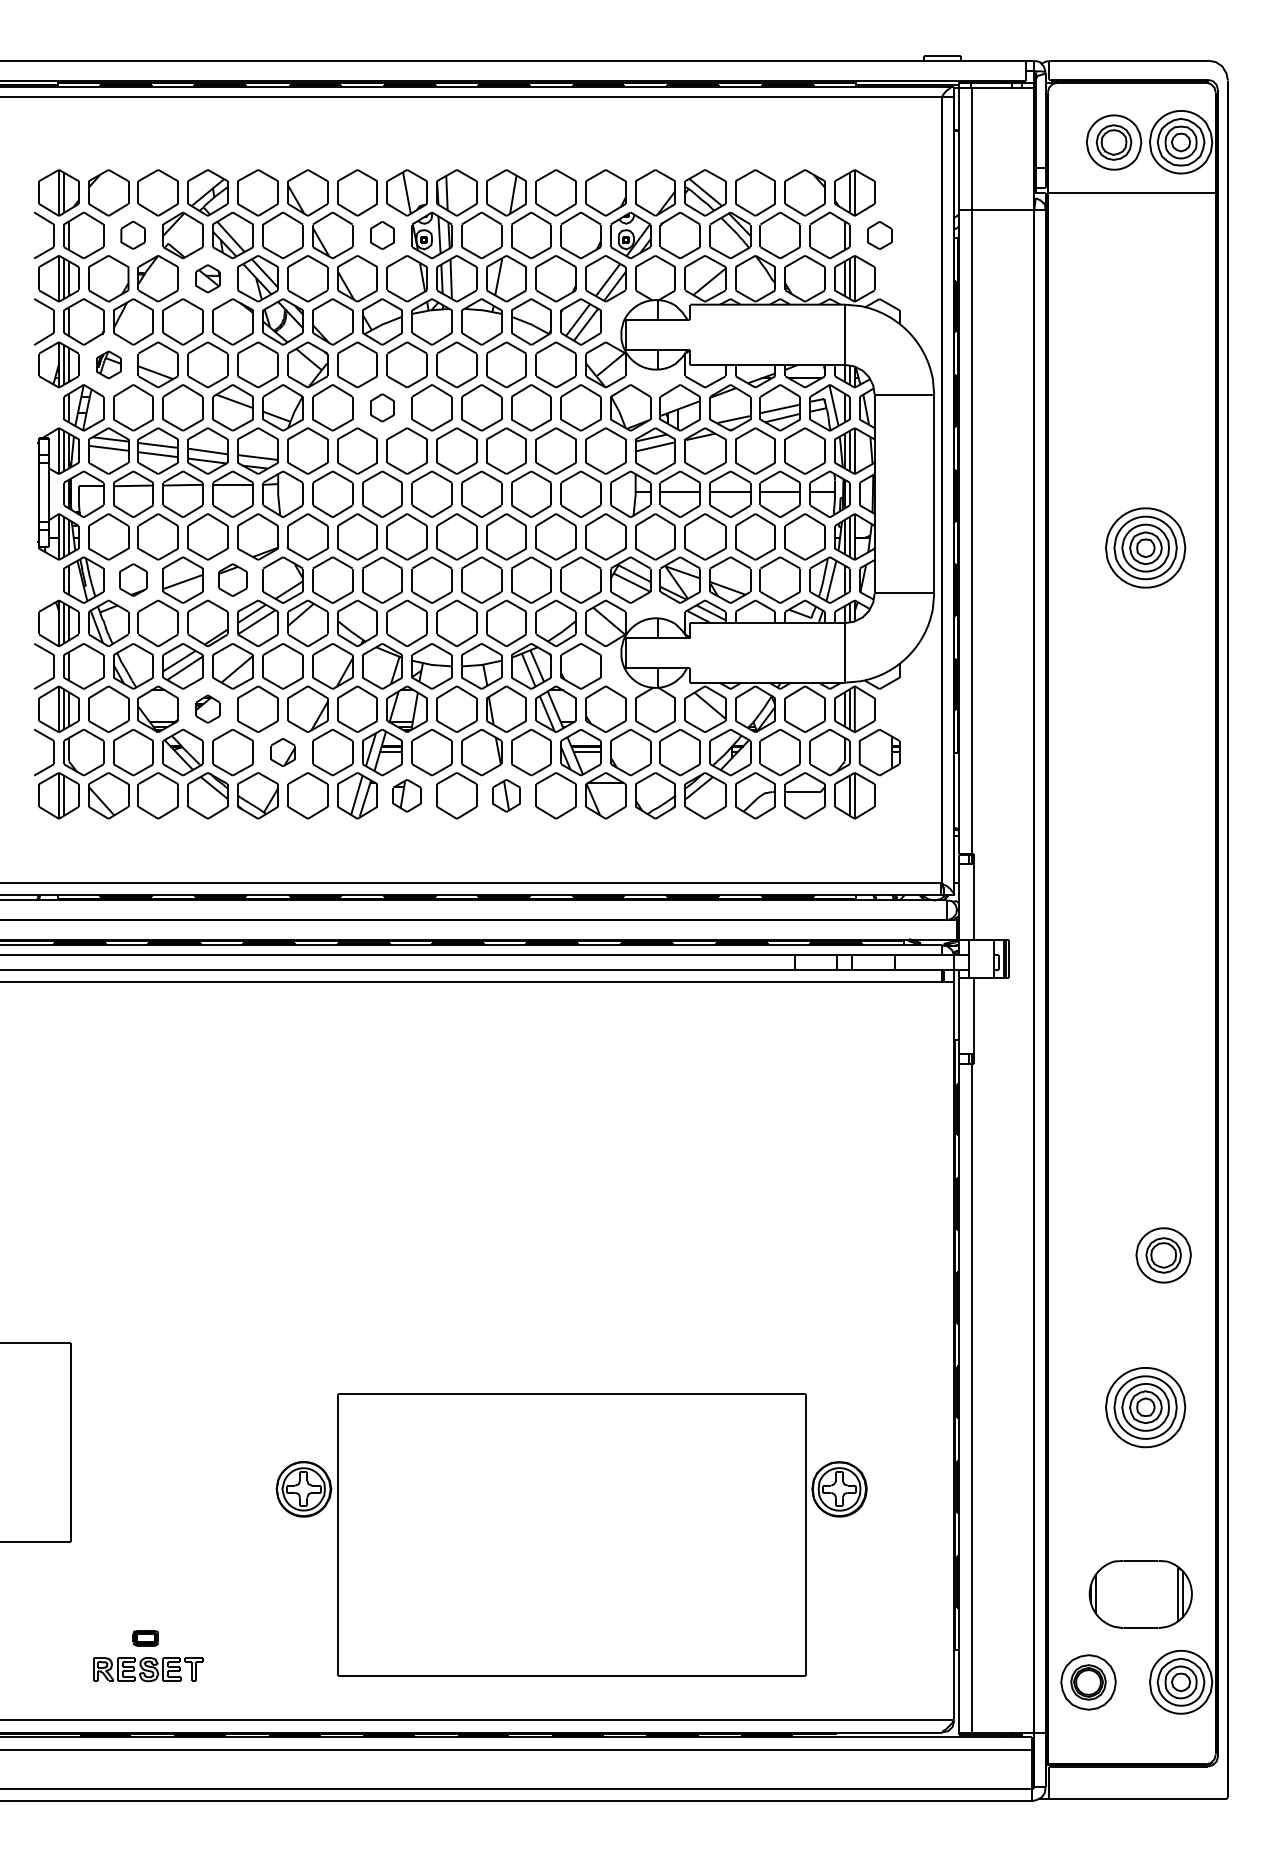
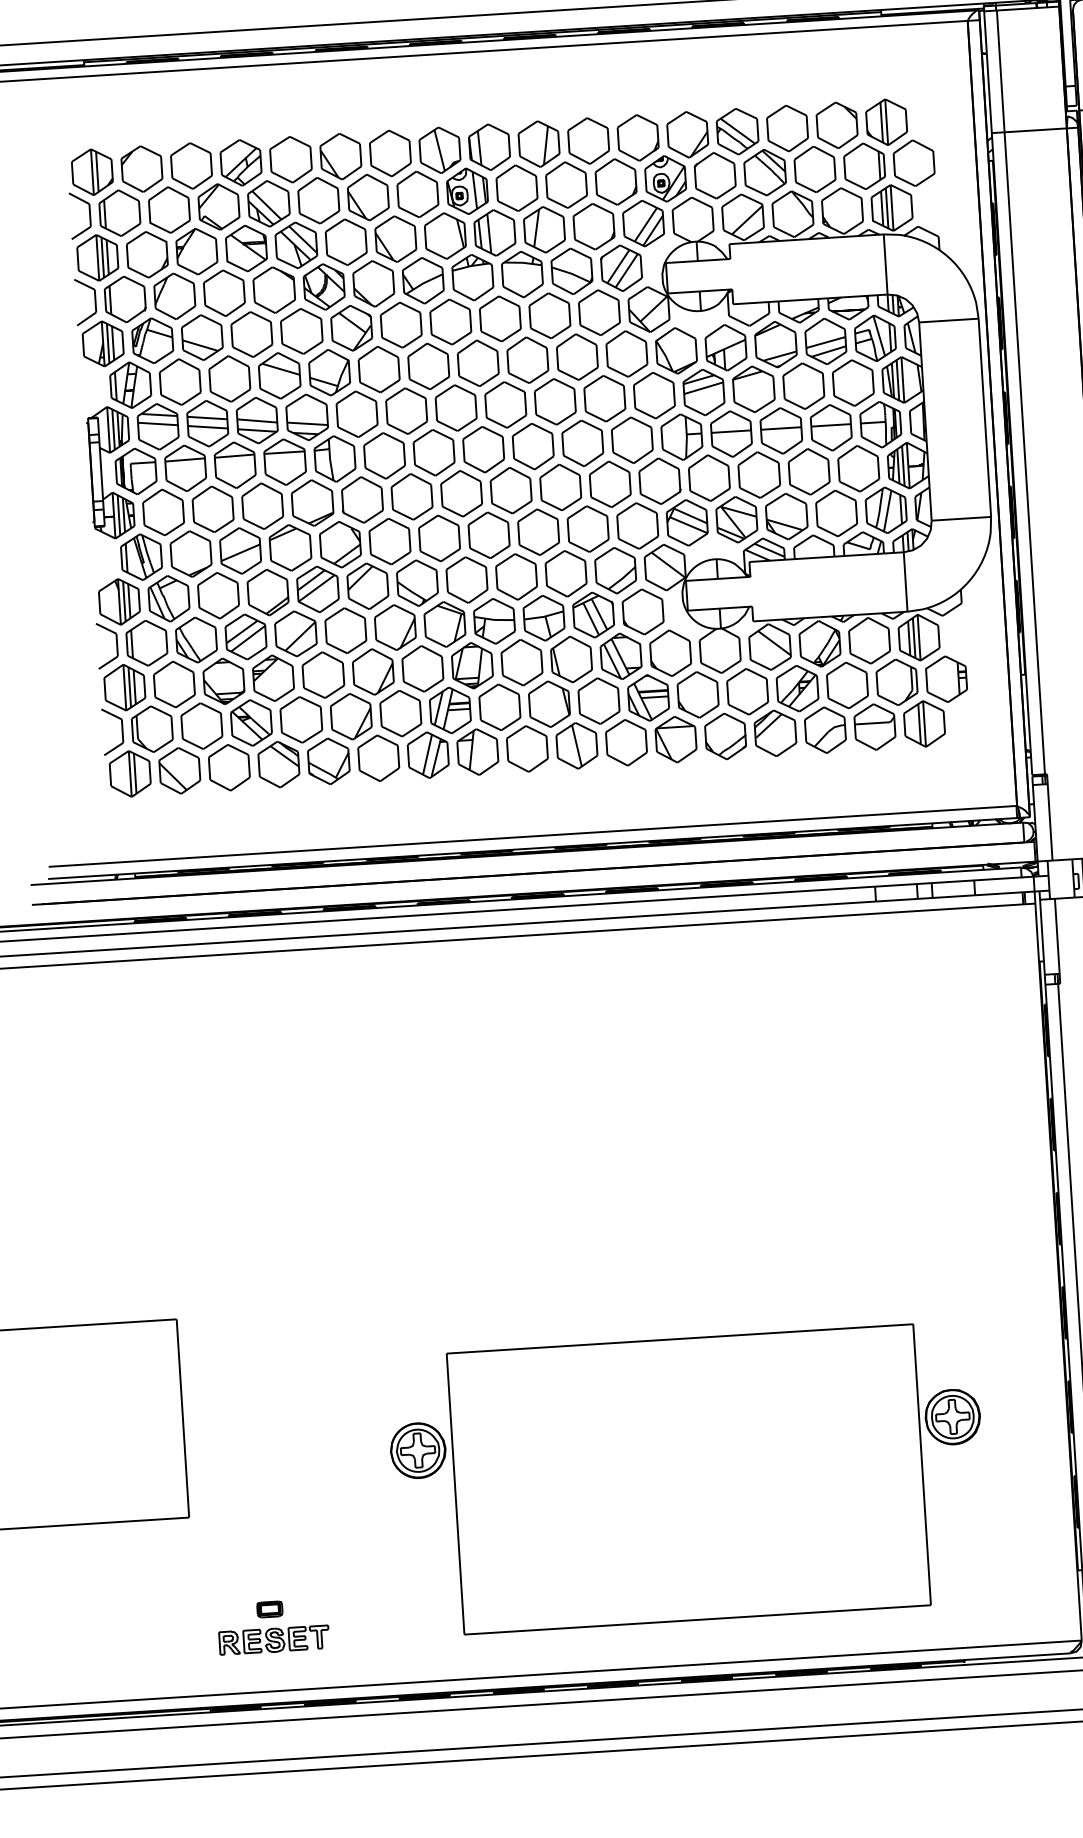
part: (132, 234) -> (168, 209), size x1.67
part: (382, 235) -> (417, 194), size x1.67
part: (879, 235) -> (913, 163), size x1.67
part: (207, 278) -> (246, 248), size x1.67
part: (108, 364) -> (152, 340), size x1.67
part: (382, 407) -> (428, 366), size x1.67
part: (133, 579) -> (191, 553), size x1.43
part: (232, 579) -> (289, 547), size x1.43
part: (207, 708) -> (273, 677), size x1.67
part: (282, 752) -> (350, 716), size x1.67
part: (406, 795) -> (477, 751), size x1.43
part: (506, 795) -> (576, 745), size x1.43

